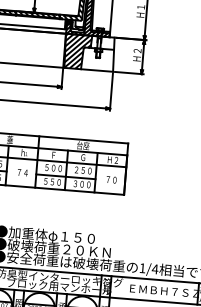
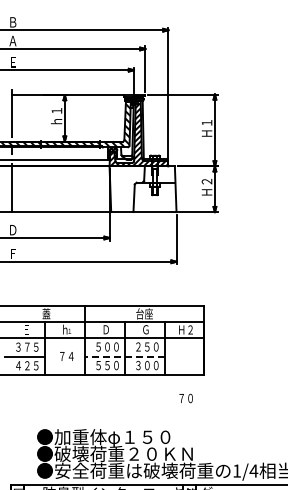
hatch: (77, 51) -> (126, 189), removed
text: (53, 154) -> (105, 329), Ｆ -> Ｄ
line: (65, 176) -> (124, 357), solid -> dashed
text: (111, 179) -> (185, 398), moved

